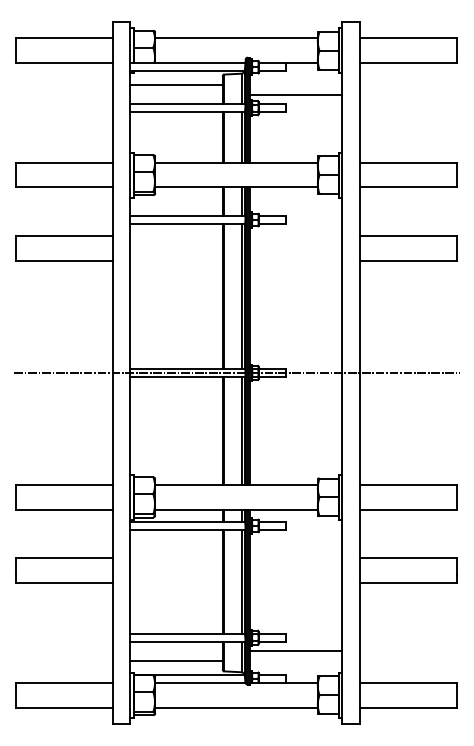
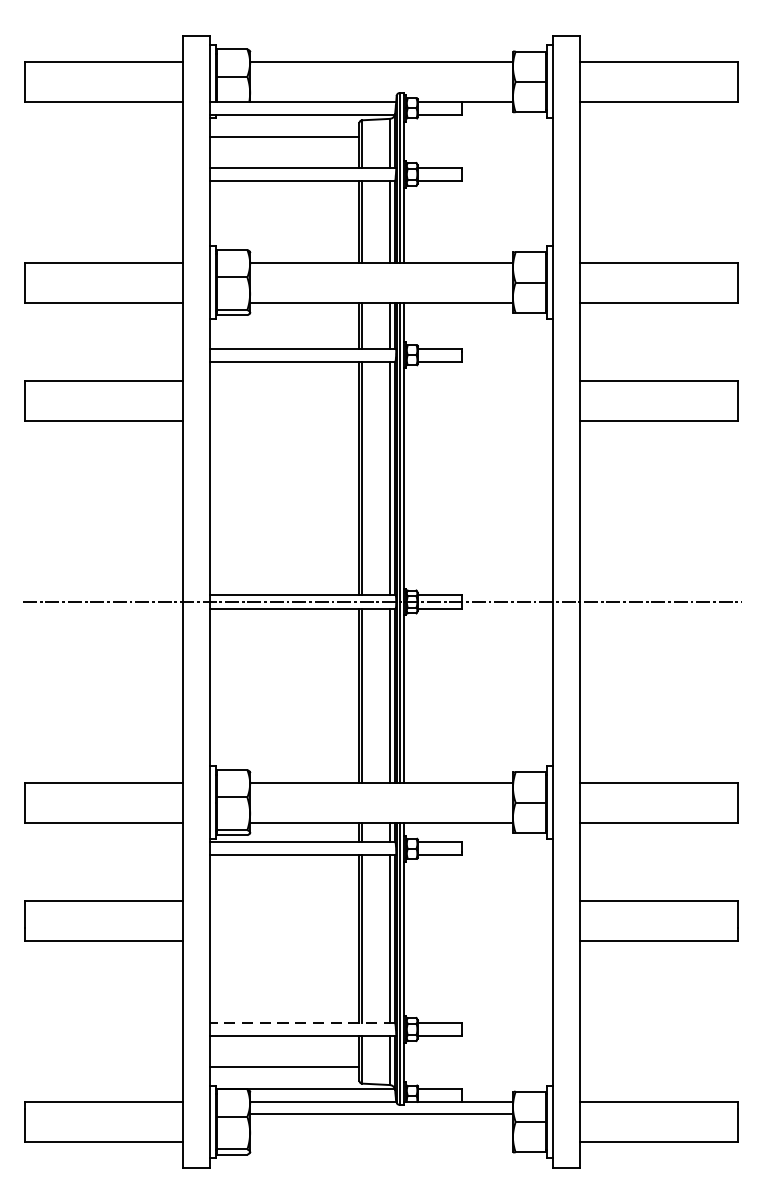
line: (296, 95) -> (478, 154), removed
line: (187, 633) -> (302, 1022), solid -> dashed
line: (296, 650) -> (478, 1049), removed
line: (236, 707) -> (381, 1114), moved

